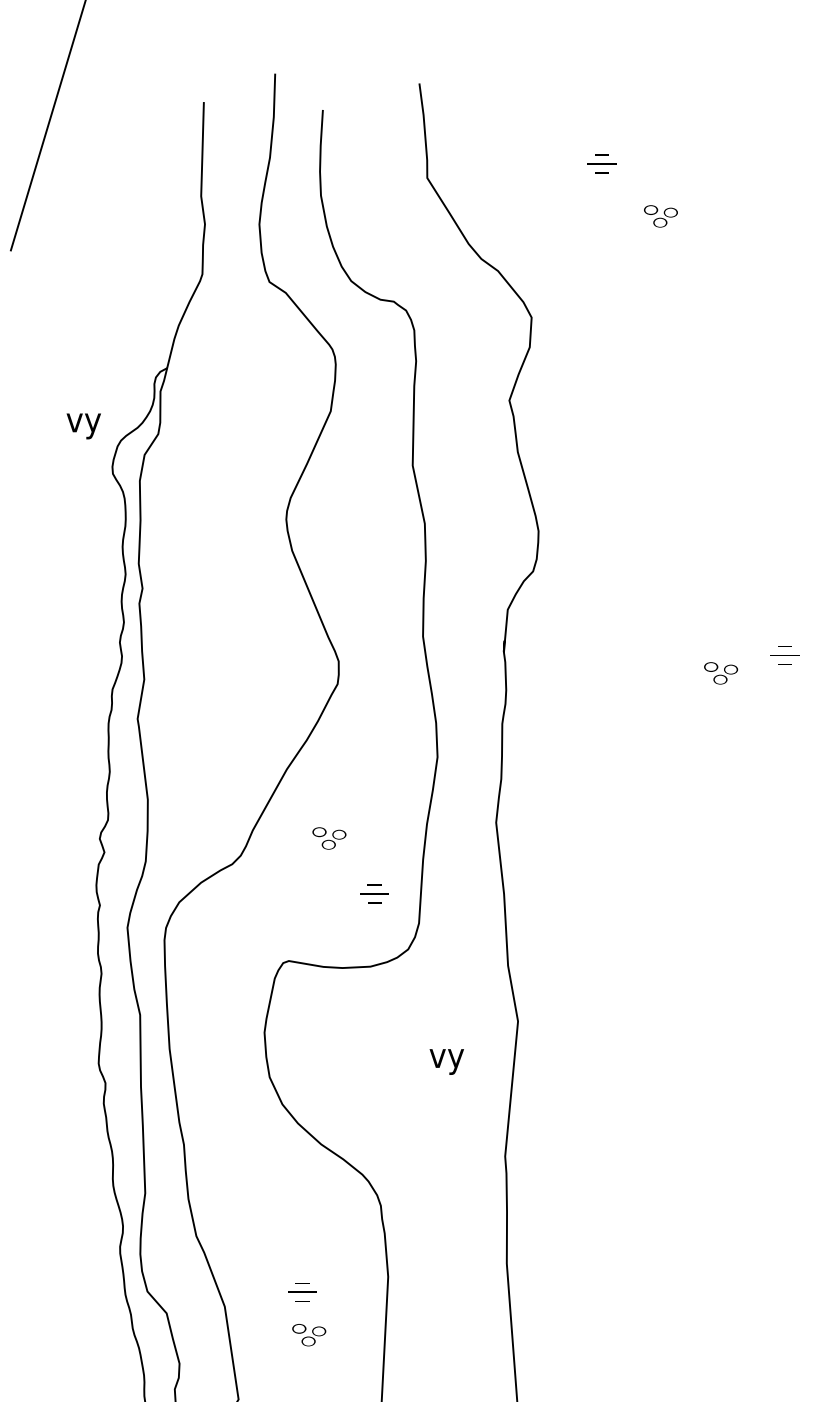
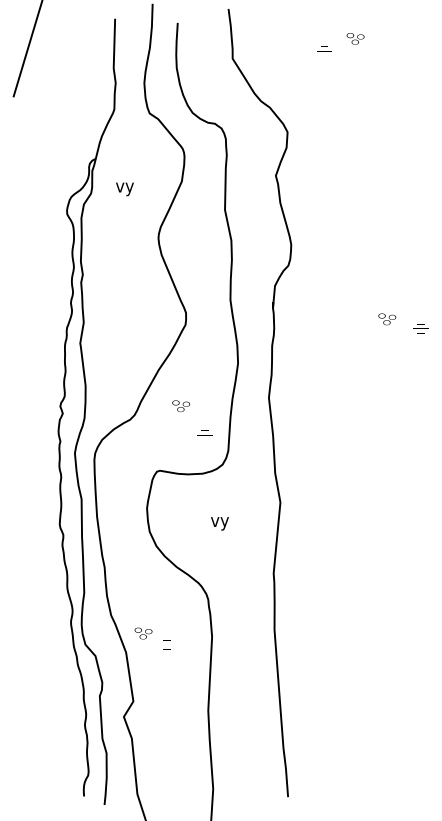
part: (660, 215) -> (355, 38), moved
text: (82, 426) -> (124, 189), moved
part: (784, 654) -> (420, 328), moved
text: (445, 1061) -> (219, 523), moved
part: (309, 1334) -> (143, 633), moved

